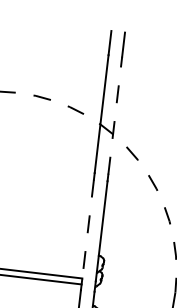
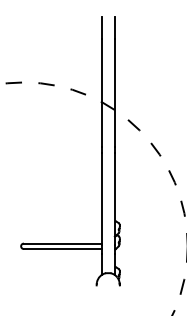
line: (115, 115) -> (114, 92), dashed -> solid
line: (88, 229) -> (102, 198), dashed -> solid

